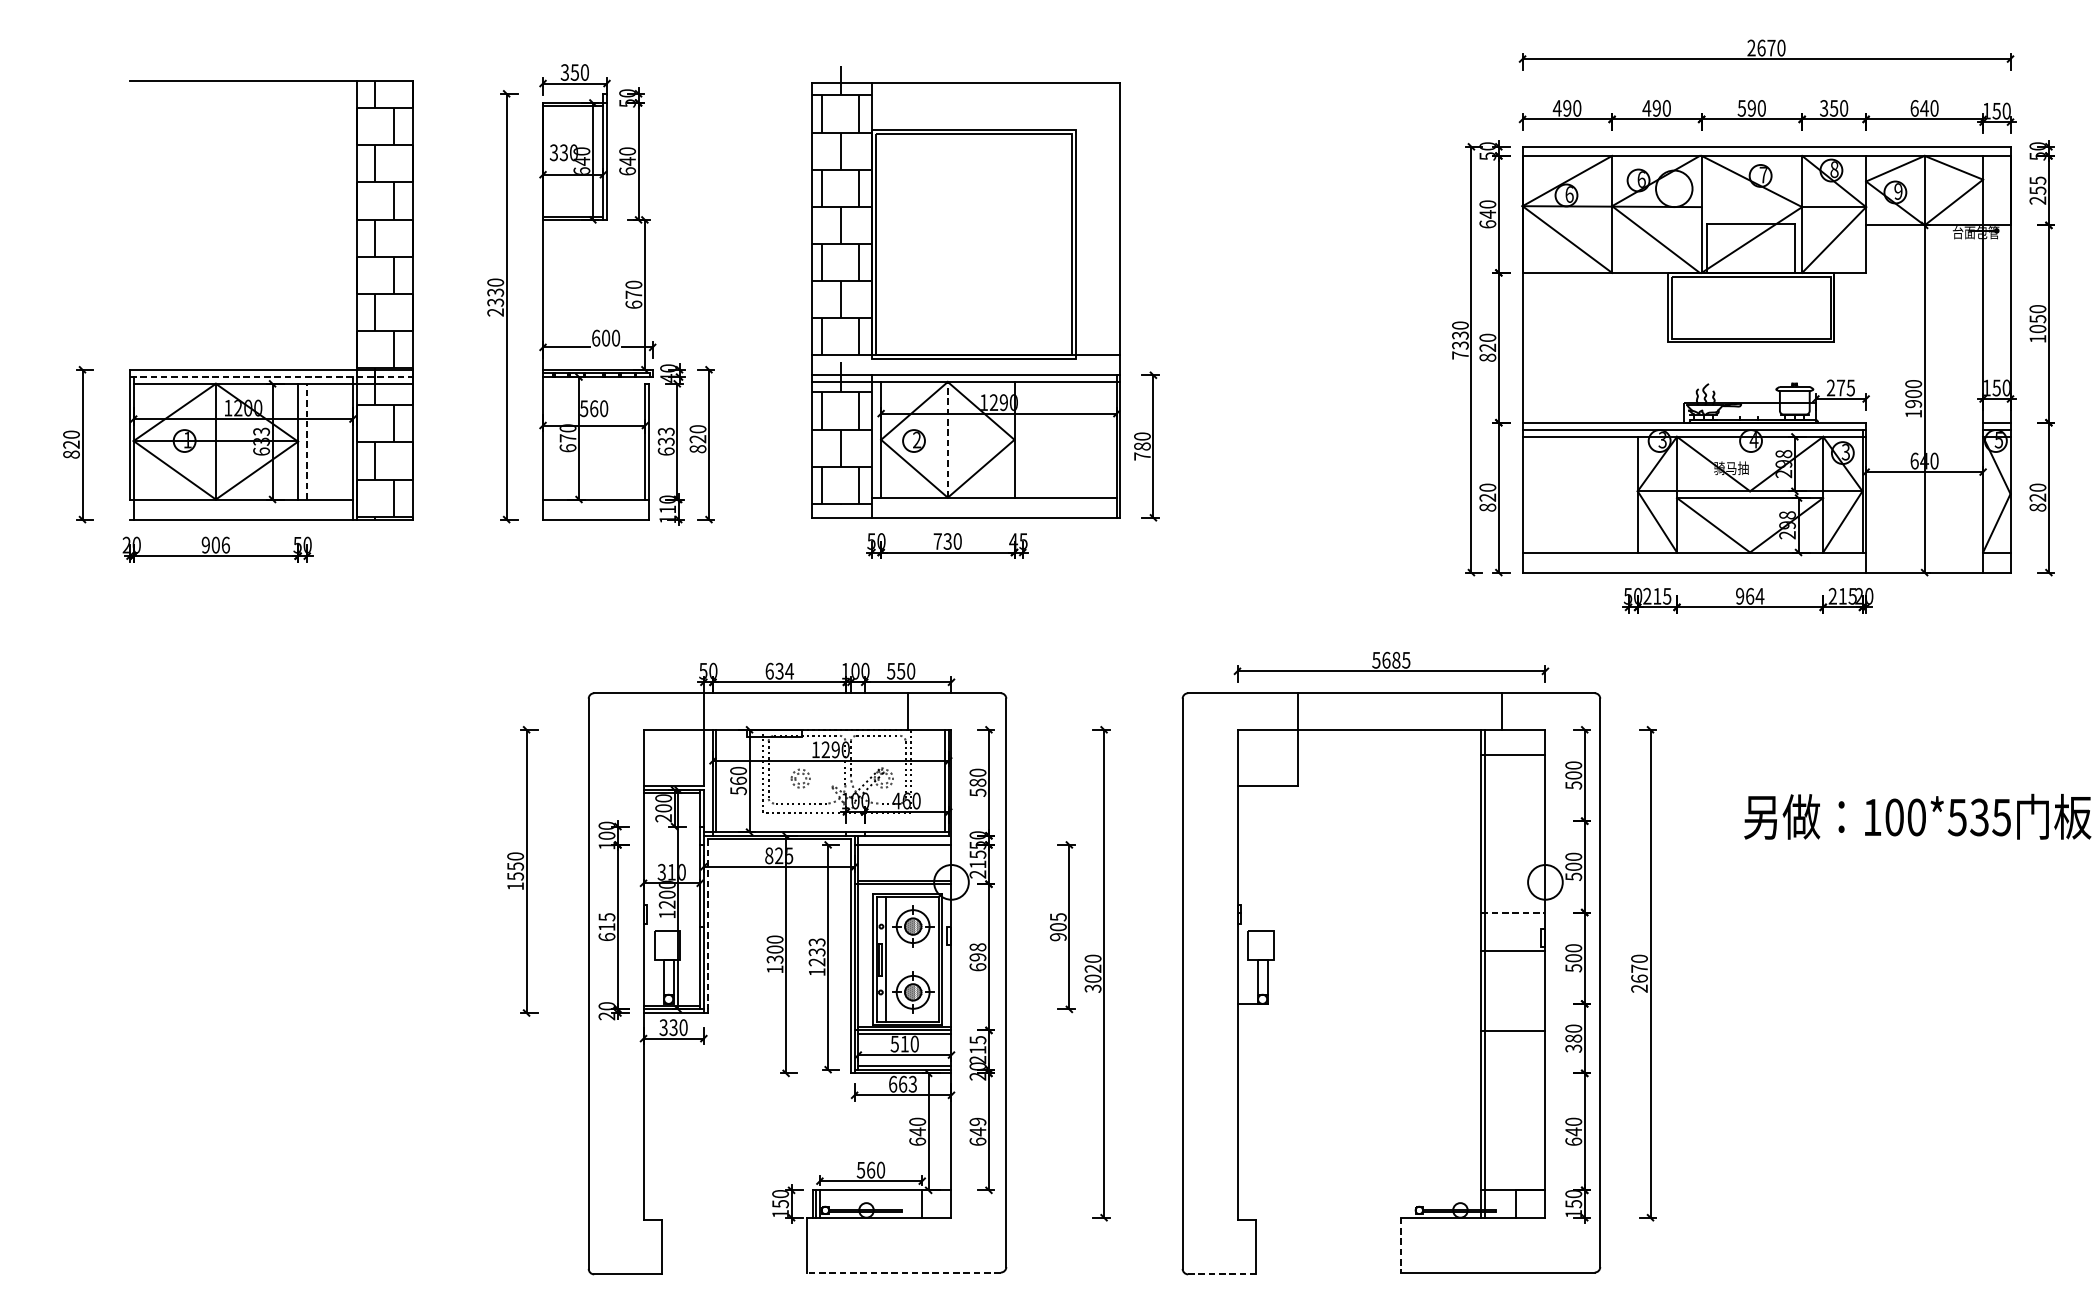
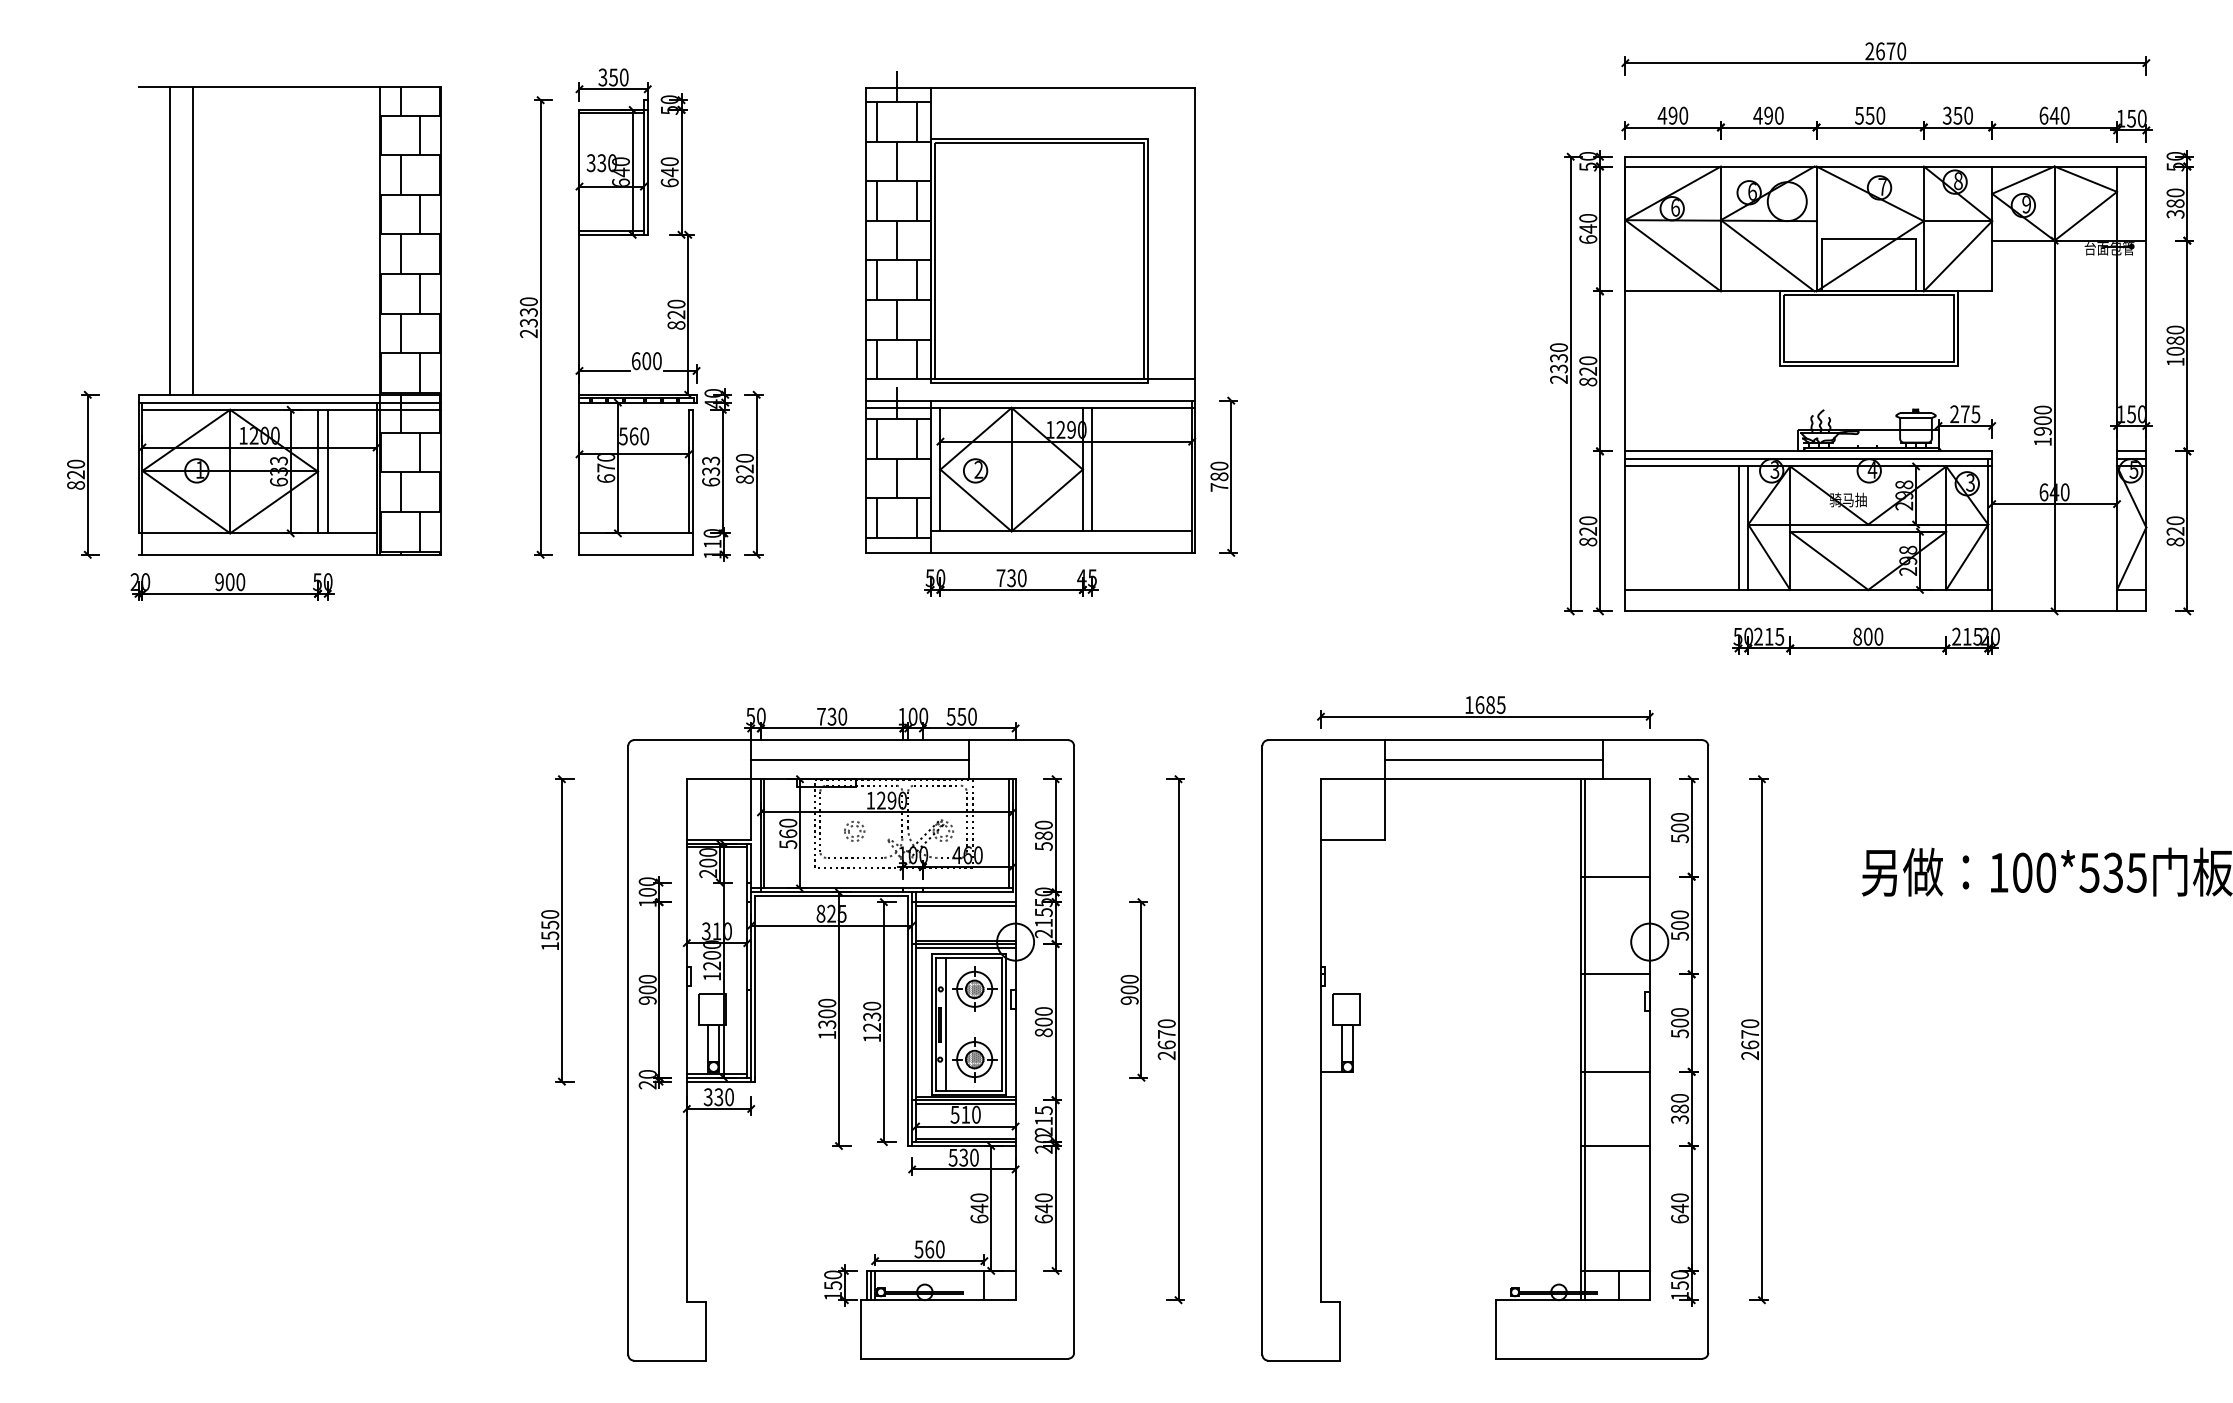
text: (1751, 108) -> (1869, 115), 590 -> 550
text: (2037, 190) -> (2175, 203), 255 -> 380
line: (159, 225) -> (169, 240), added
line: (181, 225) -> (193, 240), added
text: (633, 299) -> (676, 319), 670 -> 820
text: (2037, 318) -> (2175, 340), 1050 -> 1080
text: (1459, 355) -> (1558, 379), 7330 -> 2330
line: (272, 376) -> (290, 402), dashed -> solid
line: (947, 439) -> (1011, 469), dashed -> solid
line: (1022, 439) -> (1091, 469), added
line: (307, 441) -> (327, 471), dashed -> solid
line: (1628, 494) -> (1738, 527), added
text: (225, 544) -> (240, 581), 906 -> 900
text: (1750, 596) -> (1868, 636), 964 -> 800
text: (1375, 660) -> (1468, 705), 5685 -> 1685
text: (780, 671) -> (832, 716), 634 -> 730
line: (805, 711) -> (859, 759), added
line: (1399, 711) -> (1493, 759), added
line: (1513, 754) -> (1615, 876), moved
line: (904, 848) -> (965, 905), added
line: (904, 887) -> (965, 947), added
line: (1514, 912) -> (1616, 974), dashed -> solid
text: (1058, 917) -> (1129, 979), 905 -> 900
line: (707, 924) -> (755, 987), dashed -> solid
text: (606, 926) -> (647, 989), 615 -> 900
text: (817, 941) -> (872, 1005), 1233 -> 1230
line: (1513, 951) -> (1615, 1071), moved
text: (977, 957) -> (1043, 1022), 698 -> 800
text: (1092, 979) -> (1166, 1045), 3020 -> 2670
line: (1513, 1031) -> (1615, 1146), moved
text: (902, 1084) -> (963, 1157), 663 -> 530
text: (977, 1121) -> (1043, 1197), 649 -> 640
line: (1400, 1245) -> (1495, 1329), dashed -> solid
line: (903, 1272) -> (964, 1358), dashed -> solid
line: (1222, 1274) -> (1304, 1360), dashed -> solid

